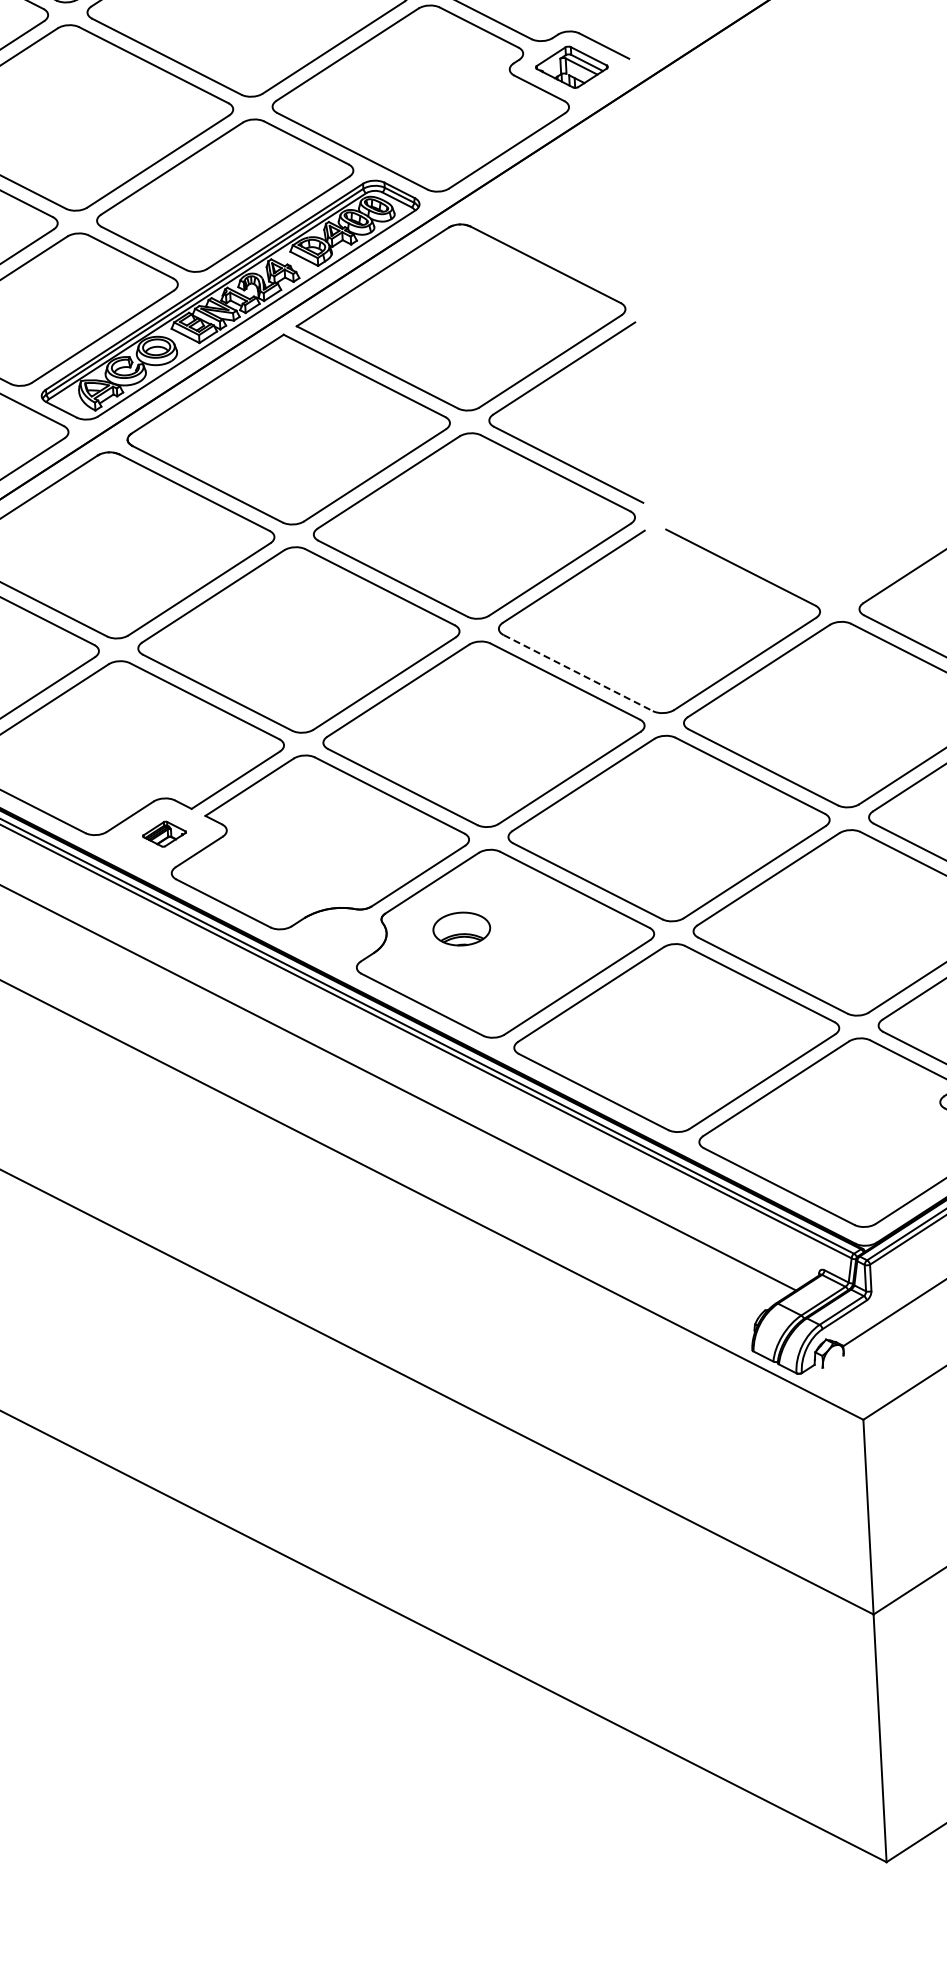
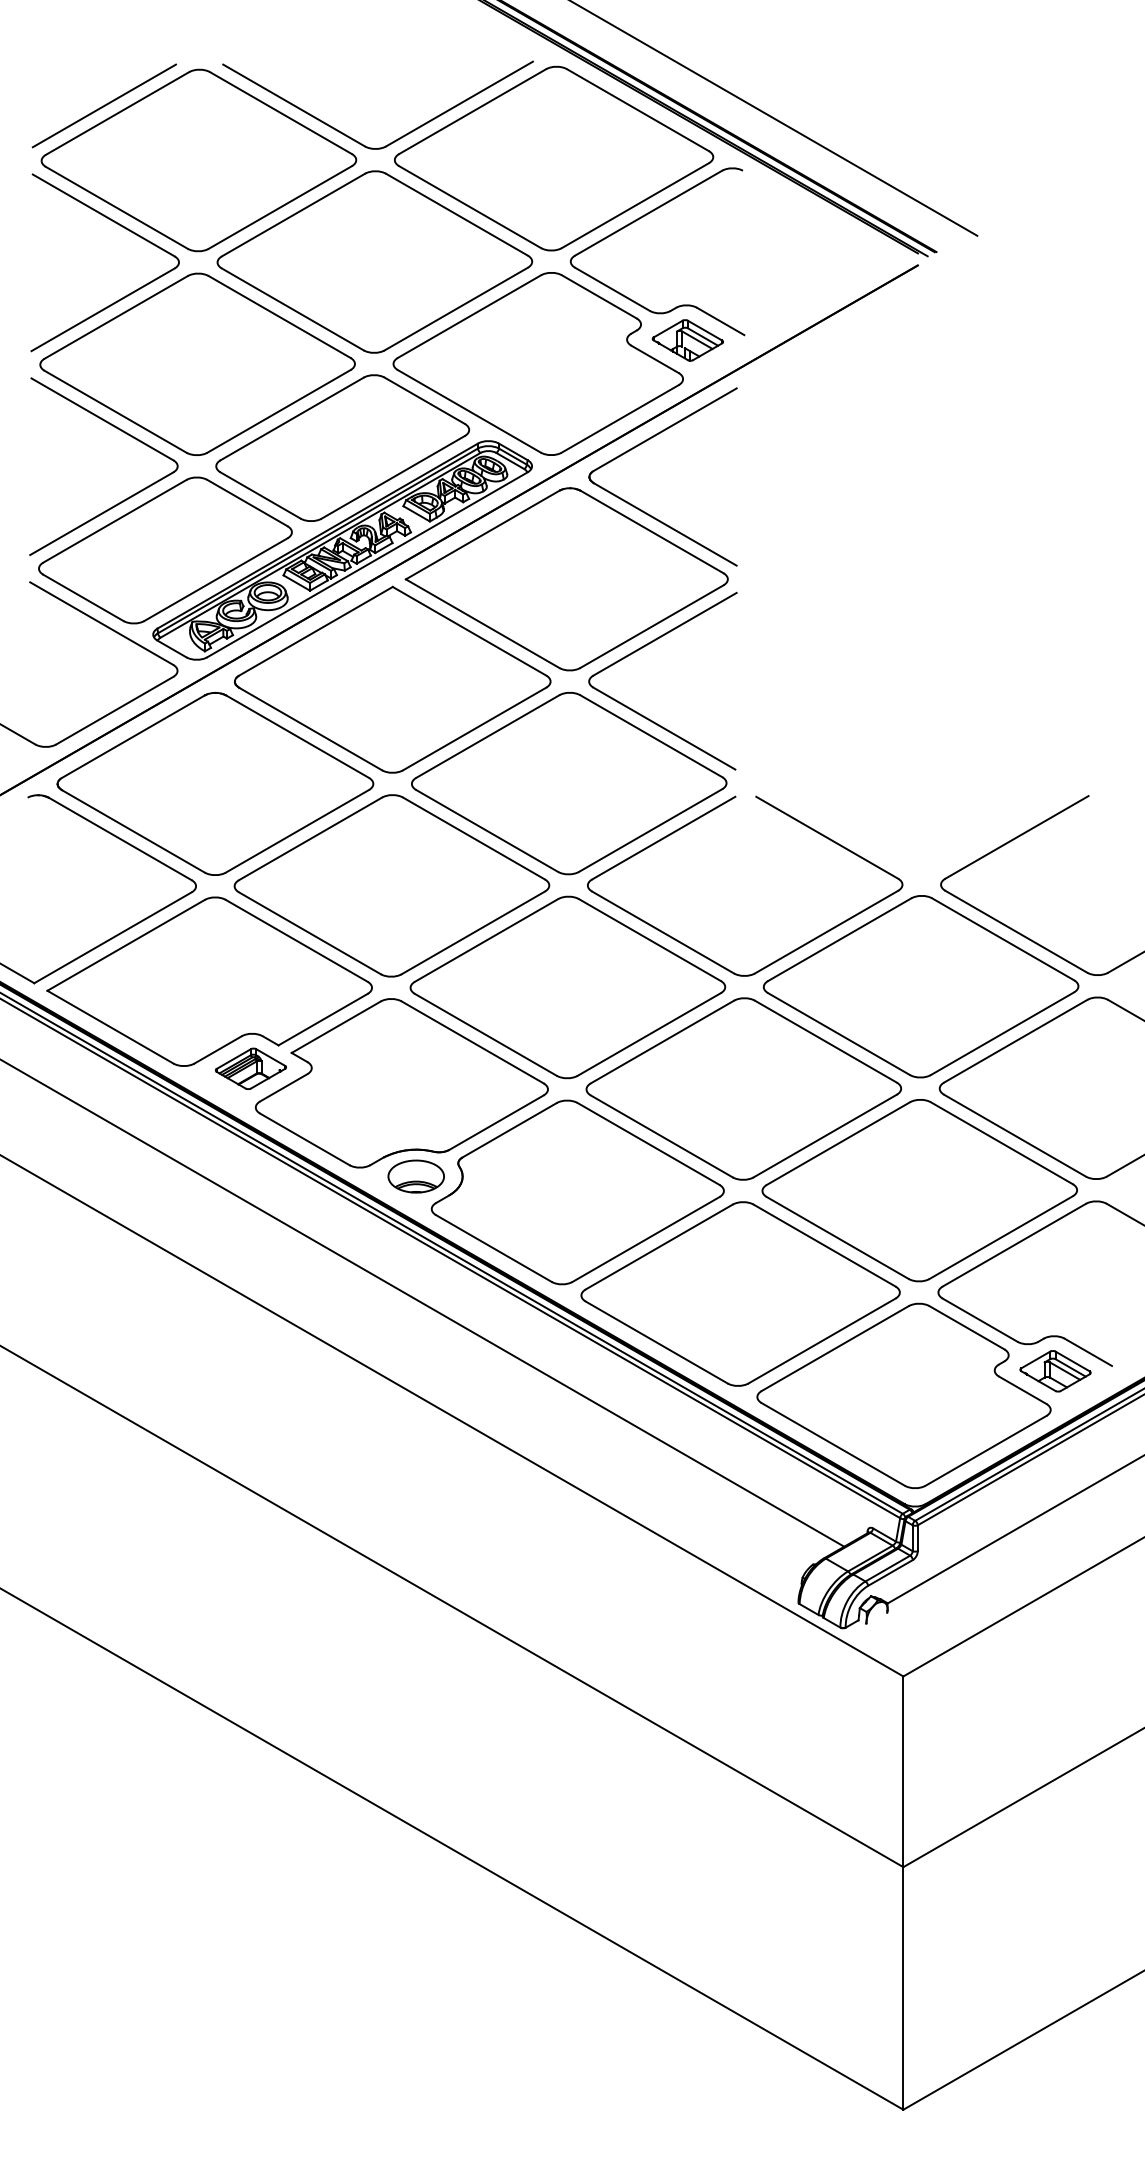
part: (534, 173) -> (645, 442), added
line: (578, 673) -> (663, 932), dashed -> solid
part: (164, 834) -> (250, 1068), size x1.67
part: (461, 929) -> (415, 1176), moved

